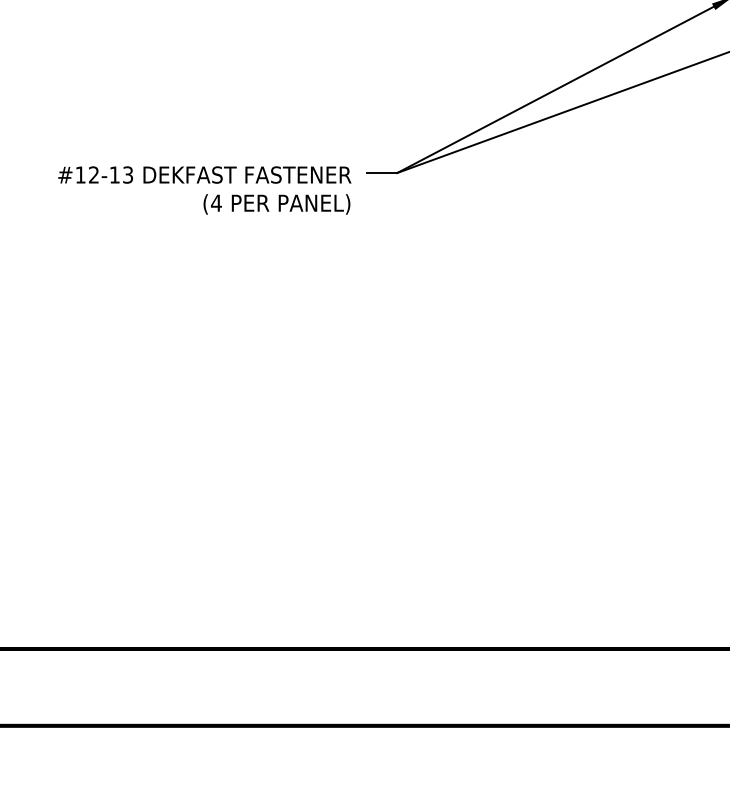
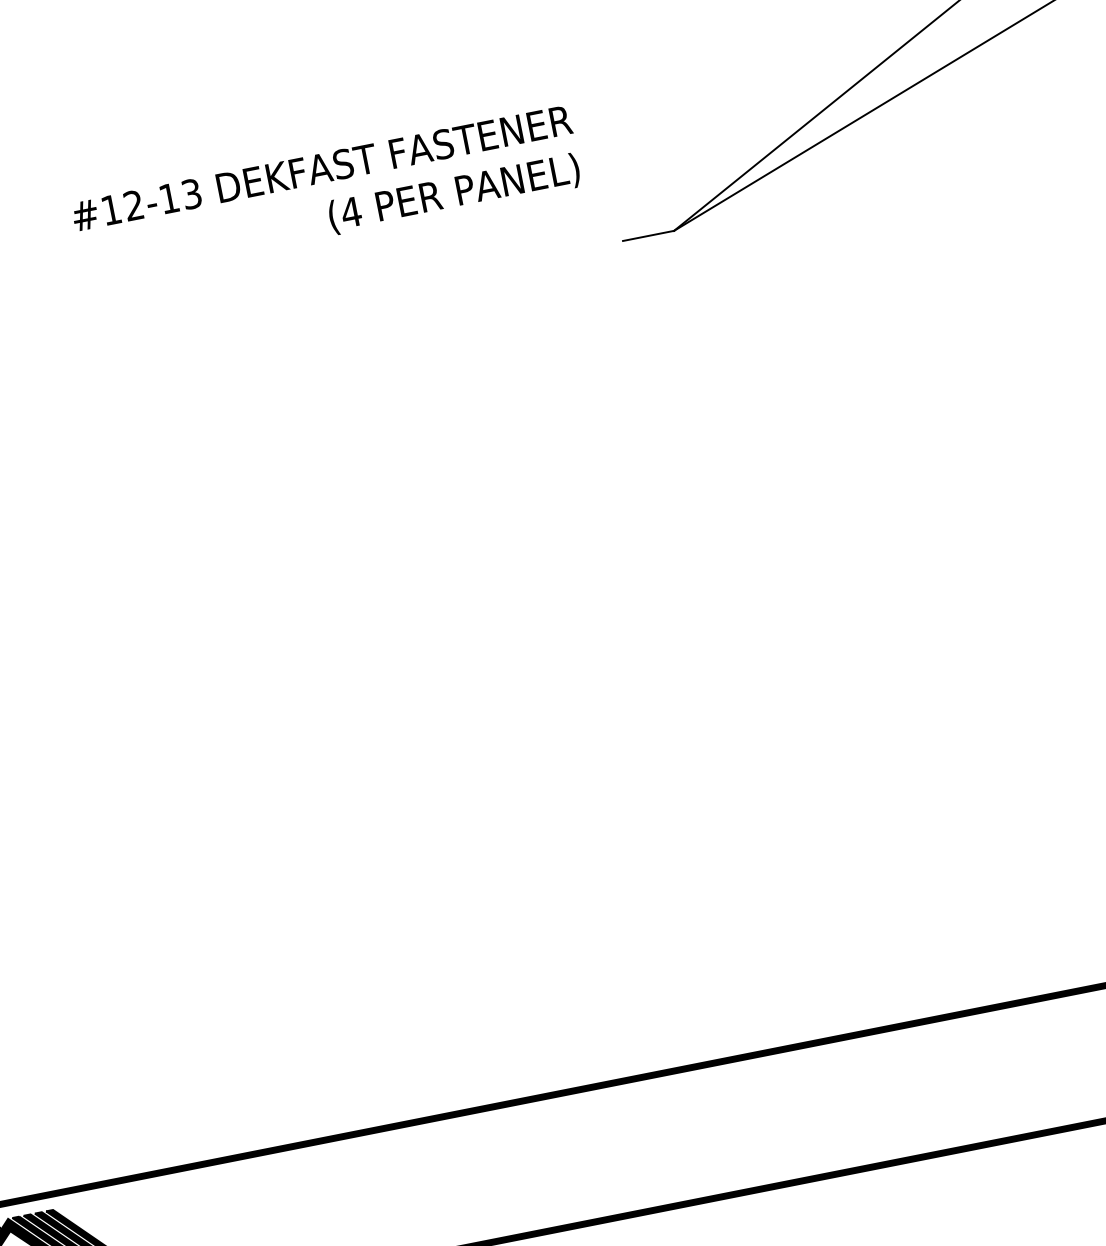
text: (204, 190) -> (326, 194), moved

